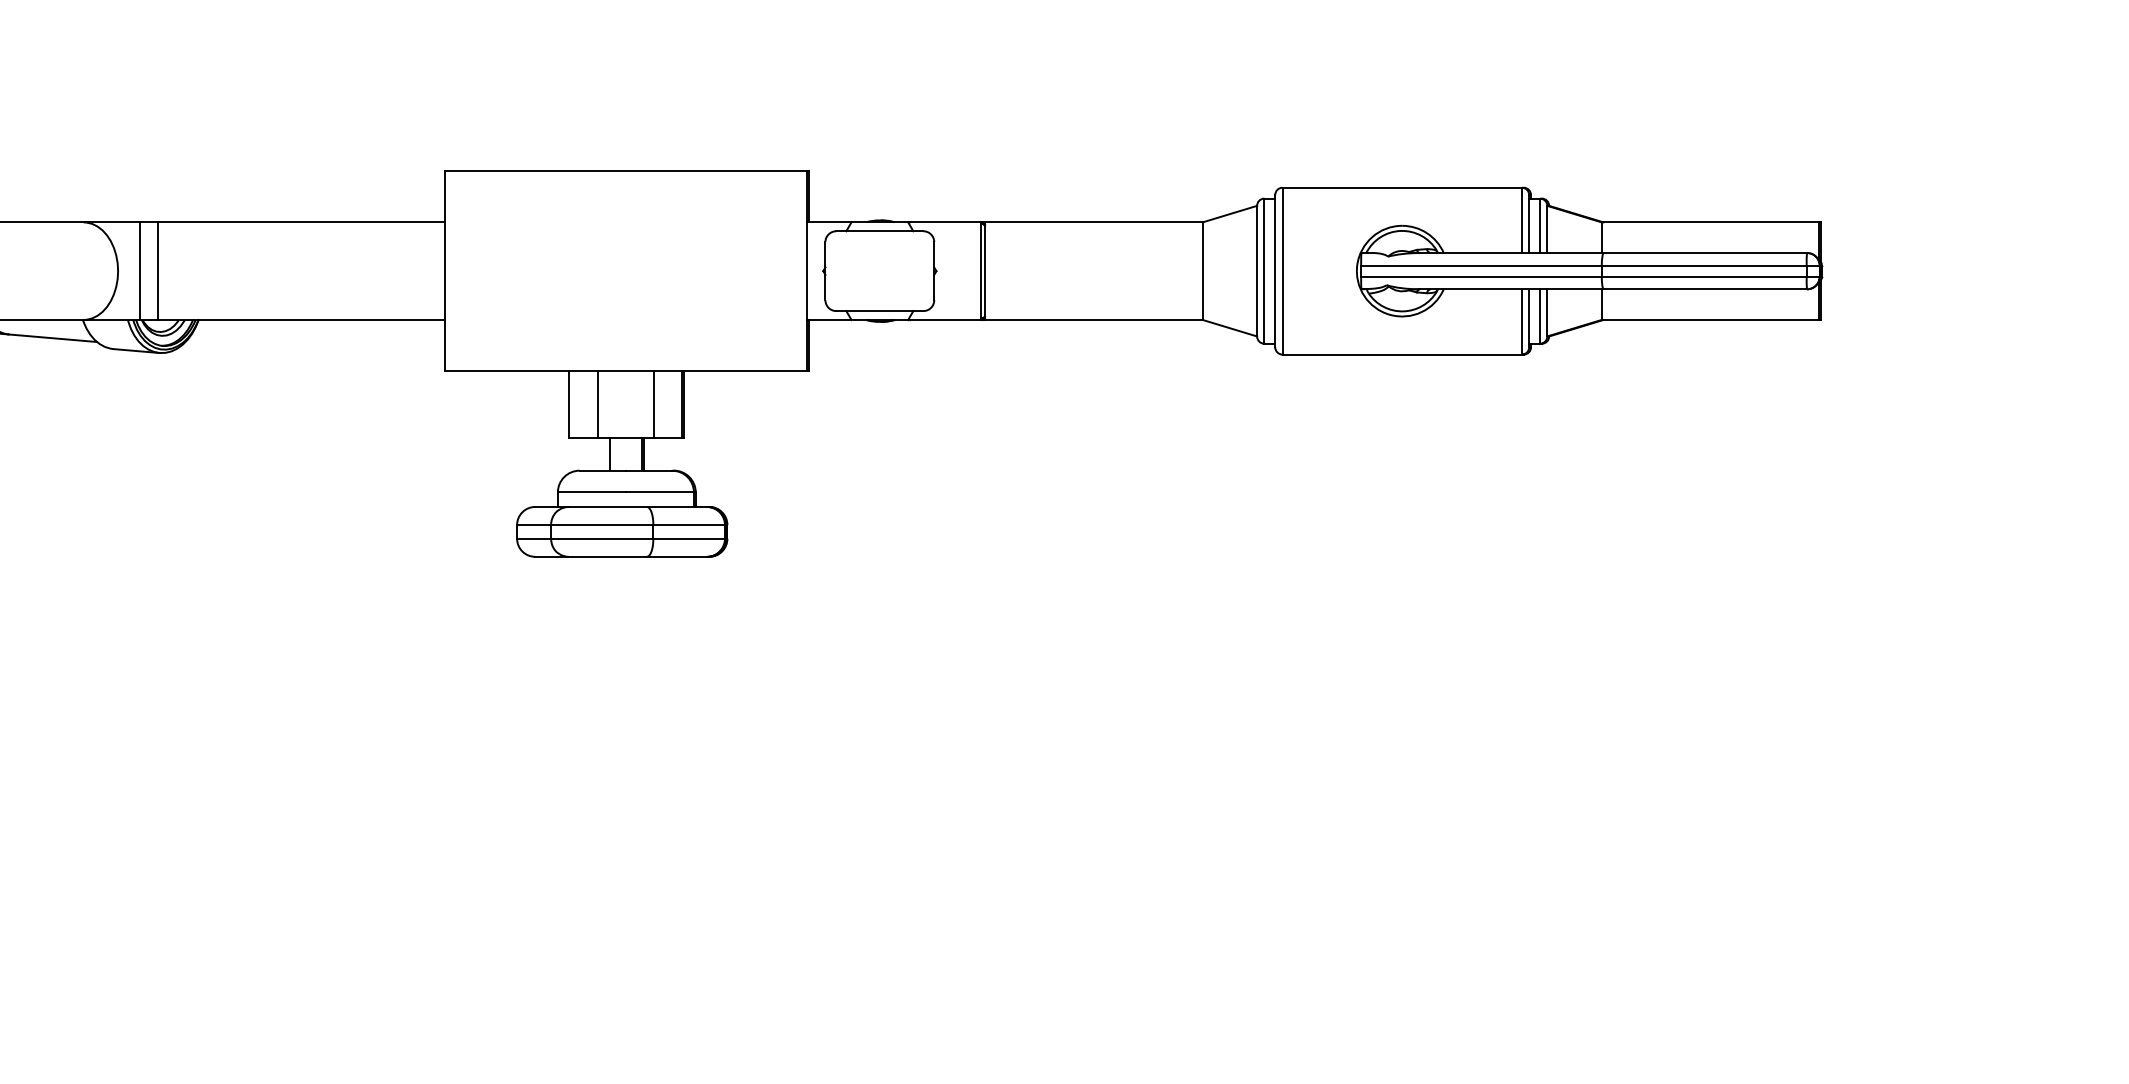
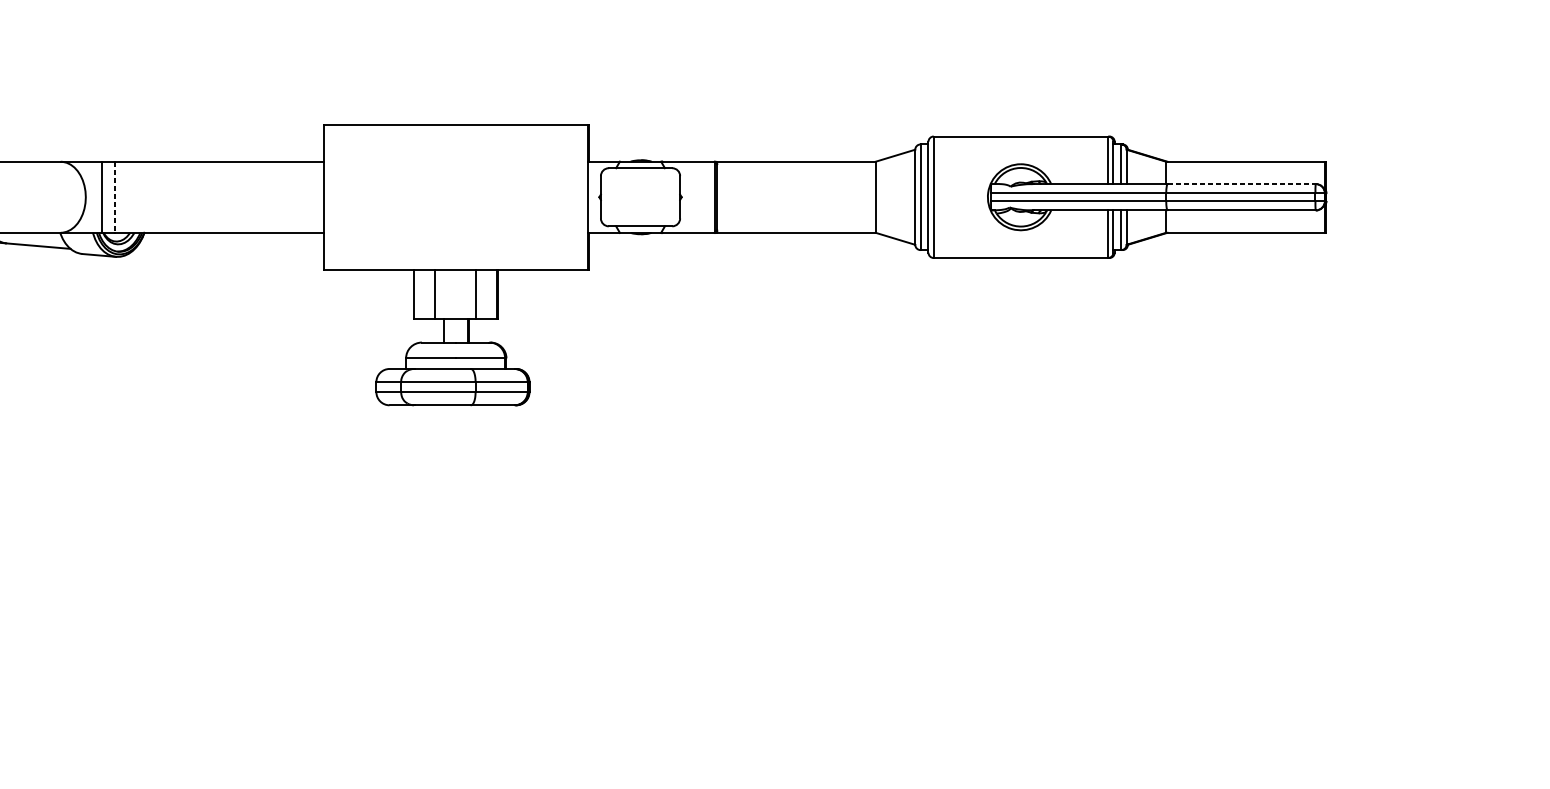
line: (1705, 253) -> (1241, 184), solid -> dashed
line: (157, 271) -> (114, 197), solid -> dashed

